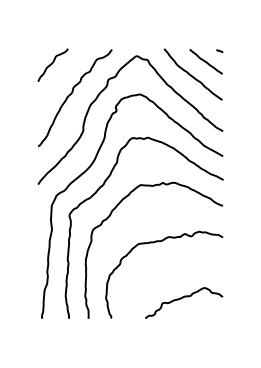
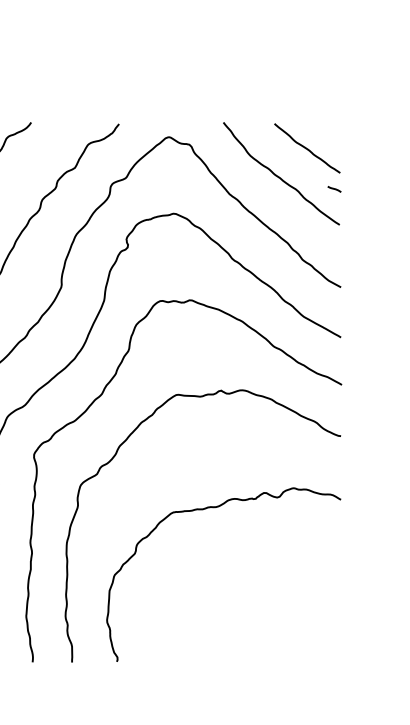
curve: (219, 51) -> (333, 189), moved
curve: (183, 298) -> (261, 621), removed

